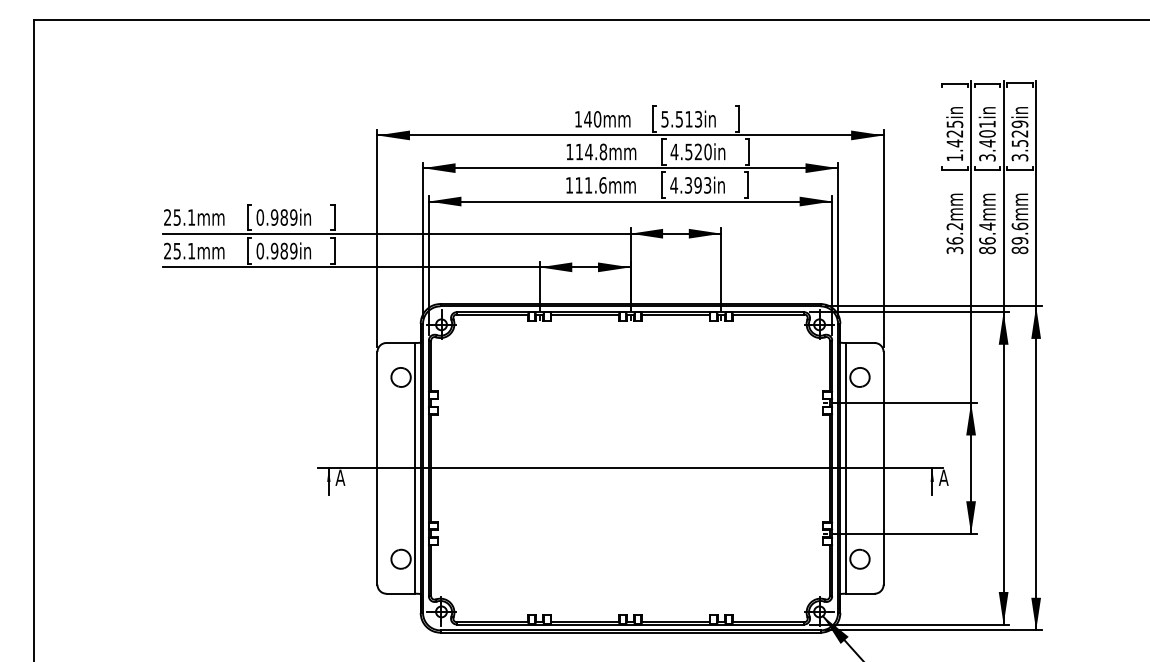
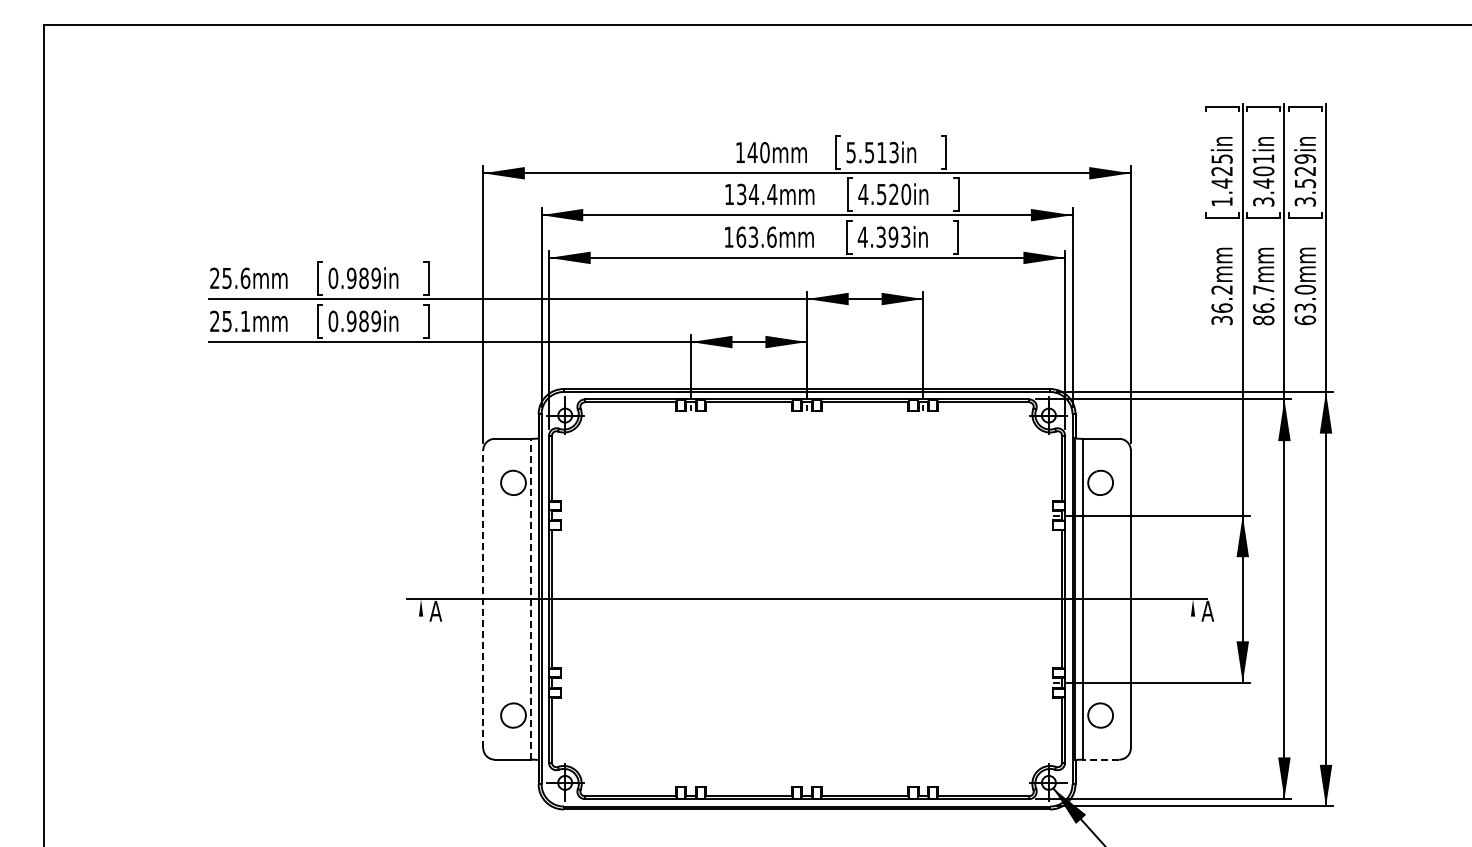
text: (591, 152) -> (757, 194), 114.8mm -> 134.4mm
text: (583, 184) -> (747, 236), 111.6mm -> 163.6mm
text: (191, 217) -> (245, 278), 25.1mm -> 25.6mm
text: (987, 226) -> (1263, 289), 86.4mm -> 86.7mm
text: (1019, 237) -> (1304, 304), 89.6mm -> 63.0mm
line: (415, 467) -> (531, 598), solid -> dashed
line: (377, 468) -> (483, 599), solid -> dashed
line: (329, 481) -> (421, 616), removed
line: (932, 481) -> (1193, 616), removed
line: (859, 593) -> (1100, 759), solid -> dashed

